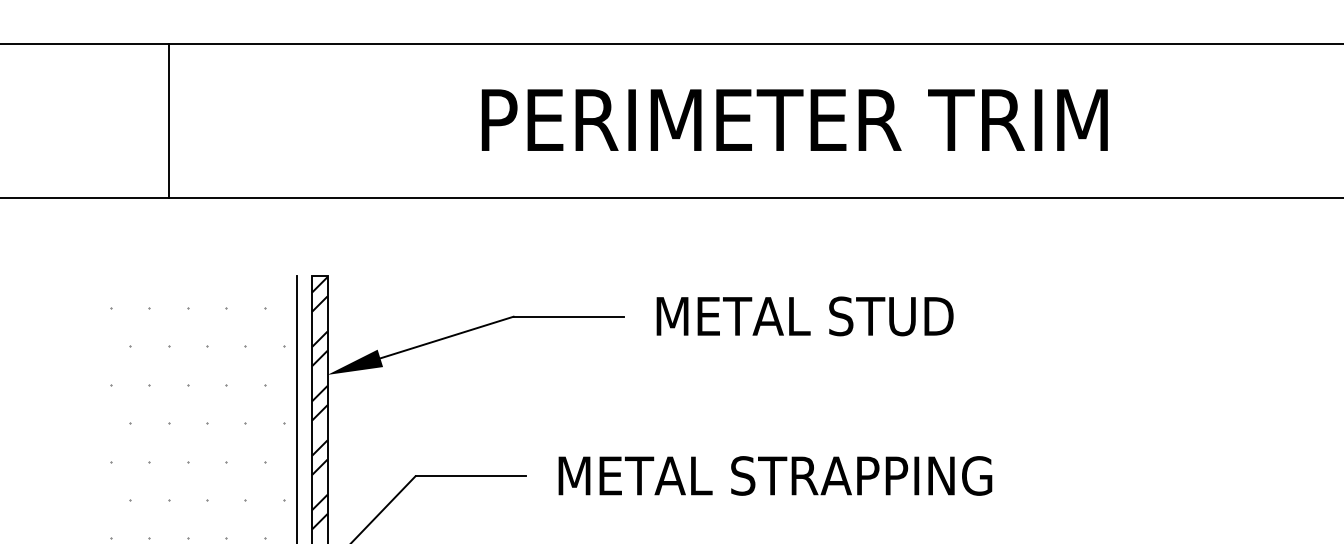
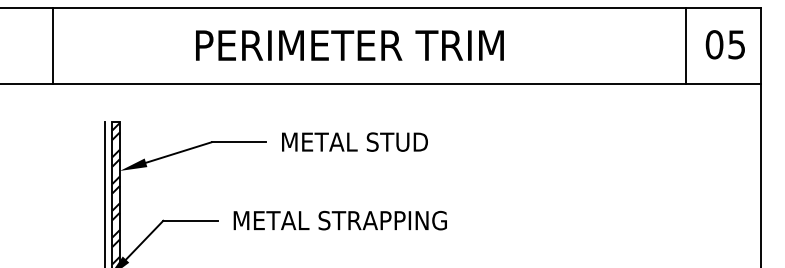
line: (169, 119) -> (53, 45), moved
hatch: (196, 422) -> (55, 194), removed

